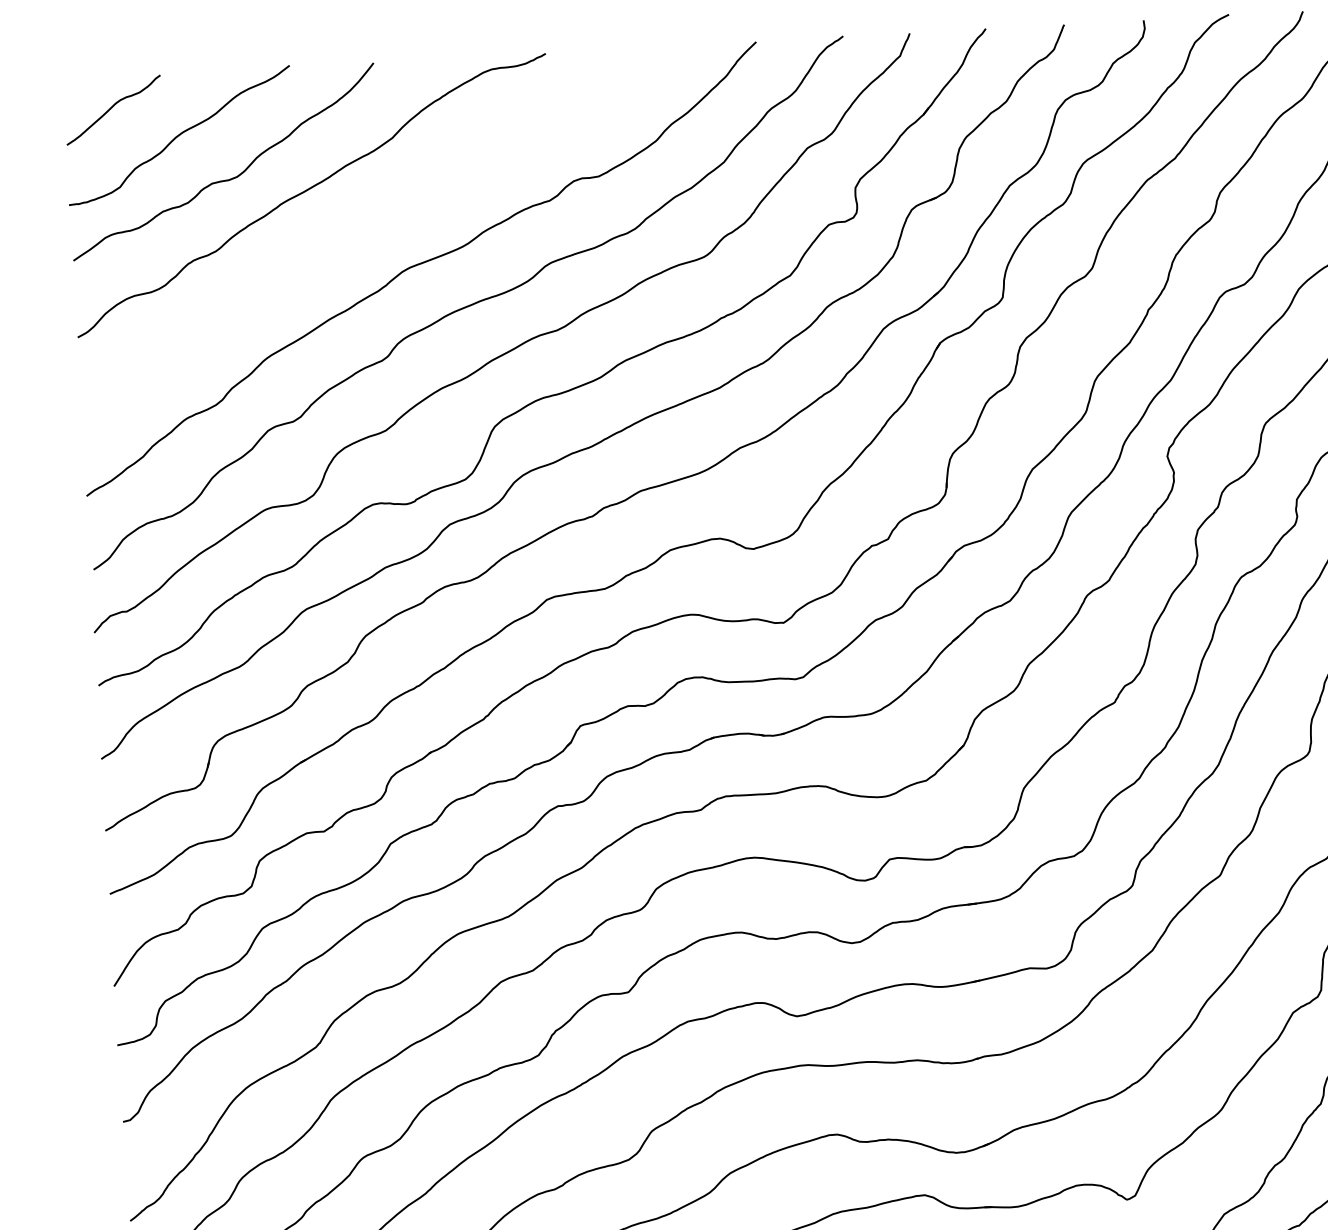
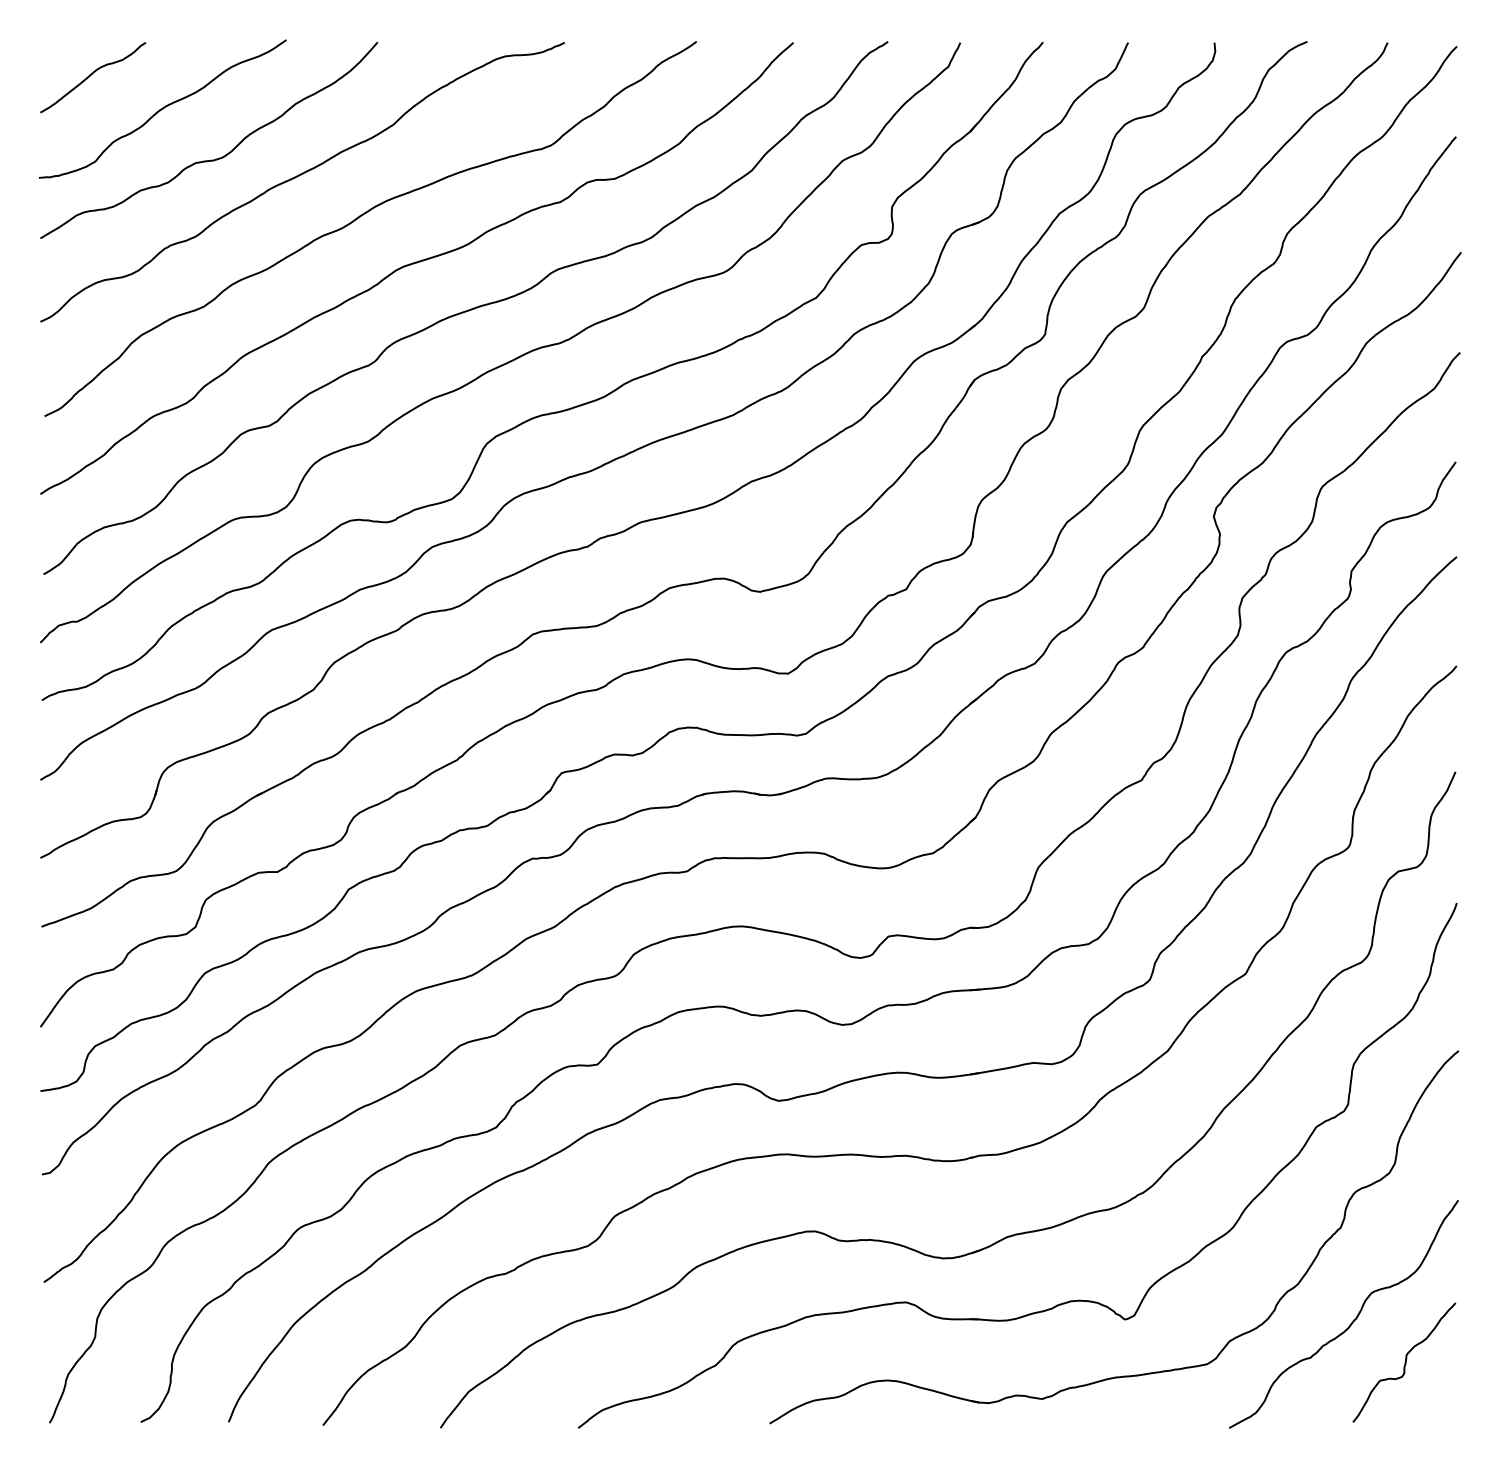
curve: (369, 223) -> (363, 215), added

